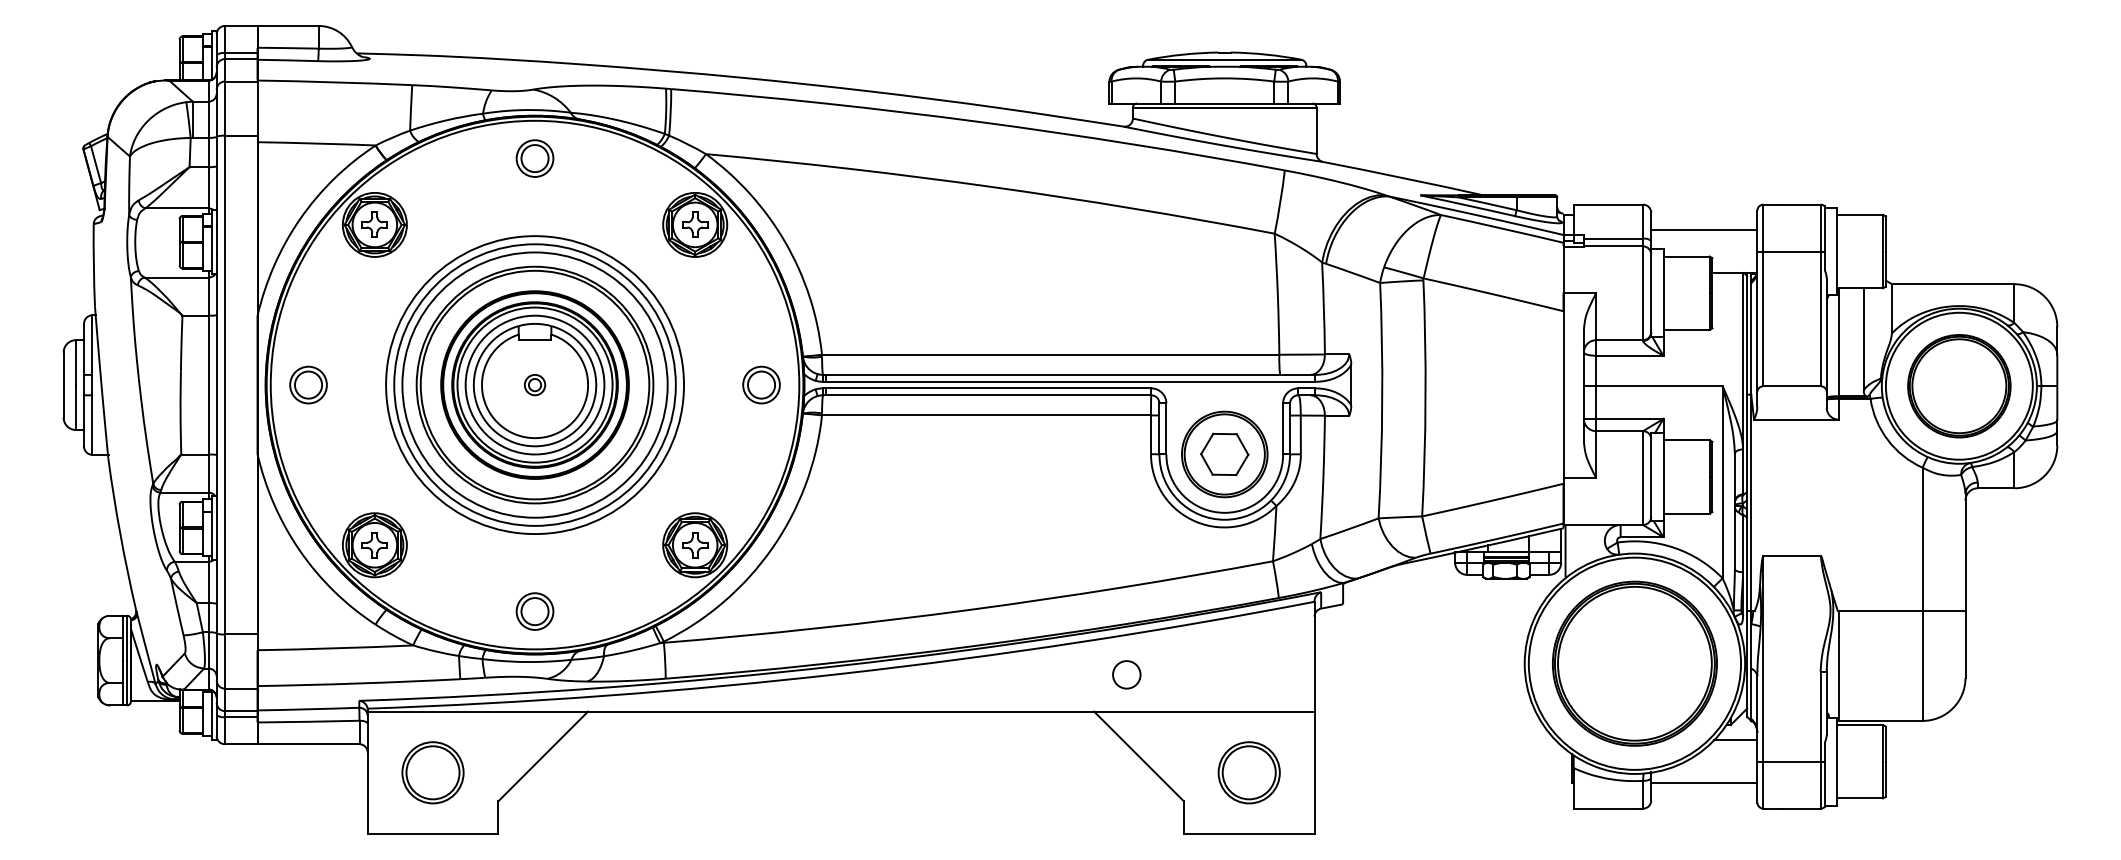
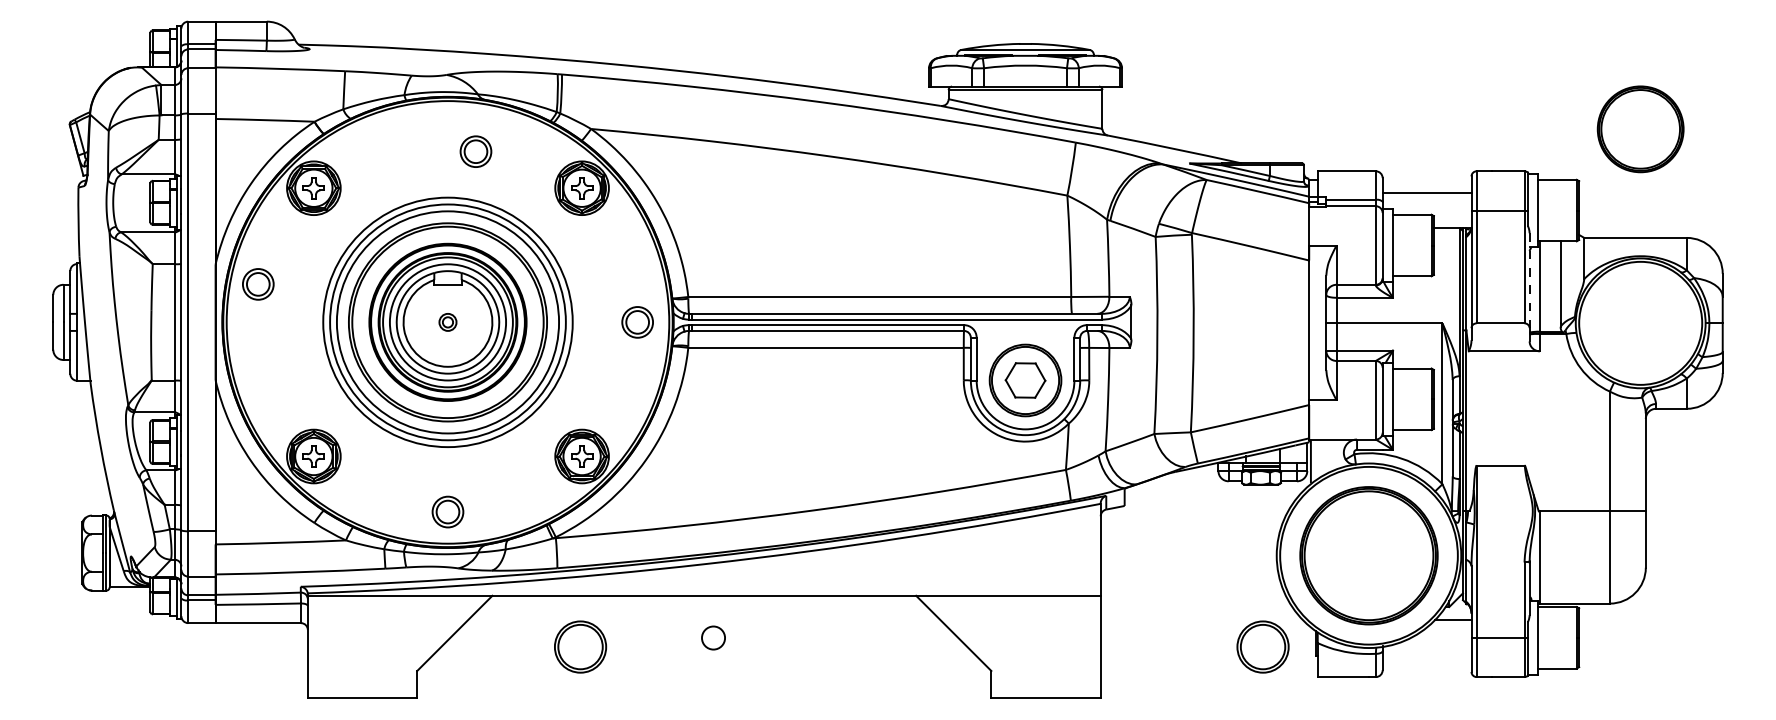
part: (534, 158) -> (475, 151), moved
line: (1826, 336) -> (1529, 281), solid -> dashed
part: (308, 385) -> (258, 284), moved
part: (1959, 386) -> (1640, 129), moved
circle: (1126, 674) -> (713, 637), moved
part: (432, 772) -> (580, 646), moved
part: (1248, 772) -> (1262, 646), moved
line: (1703, 782) -> (1426, 655), removed

